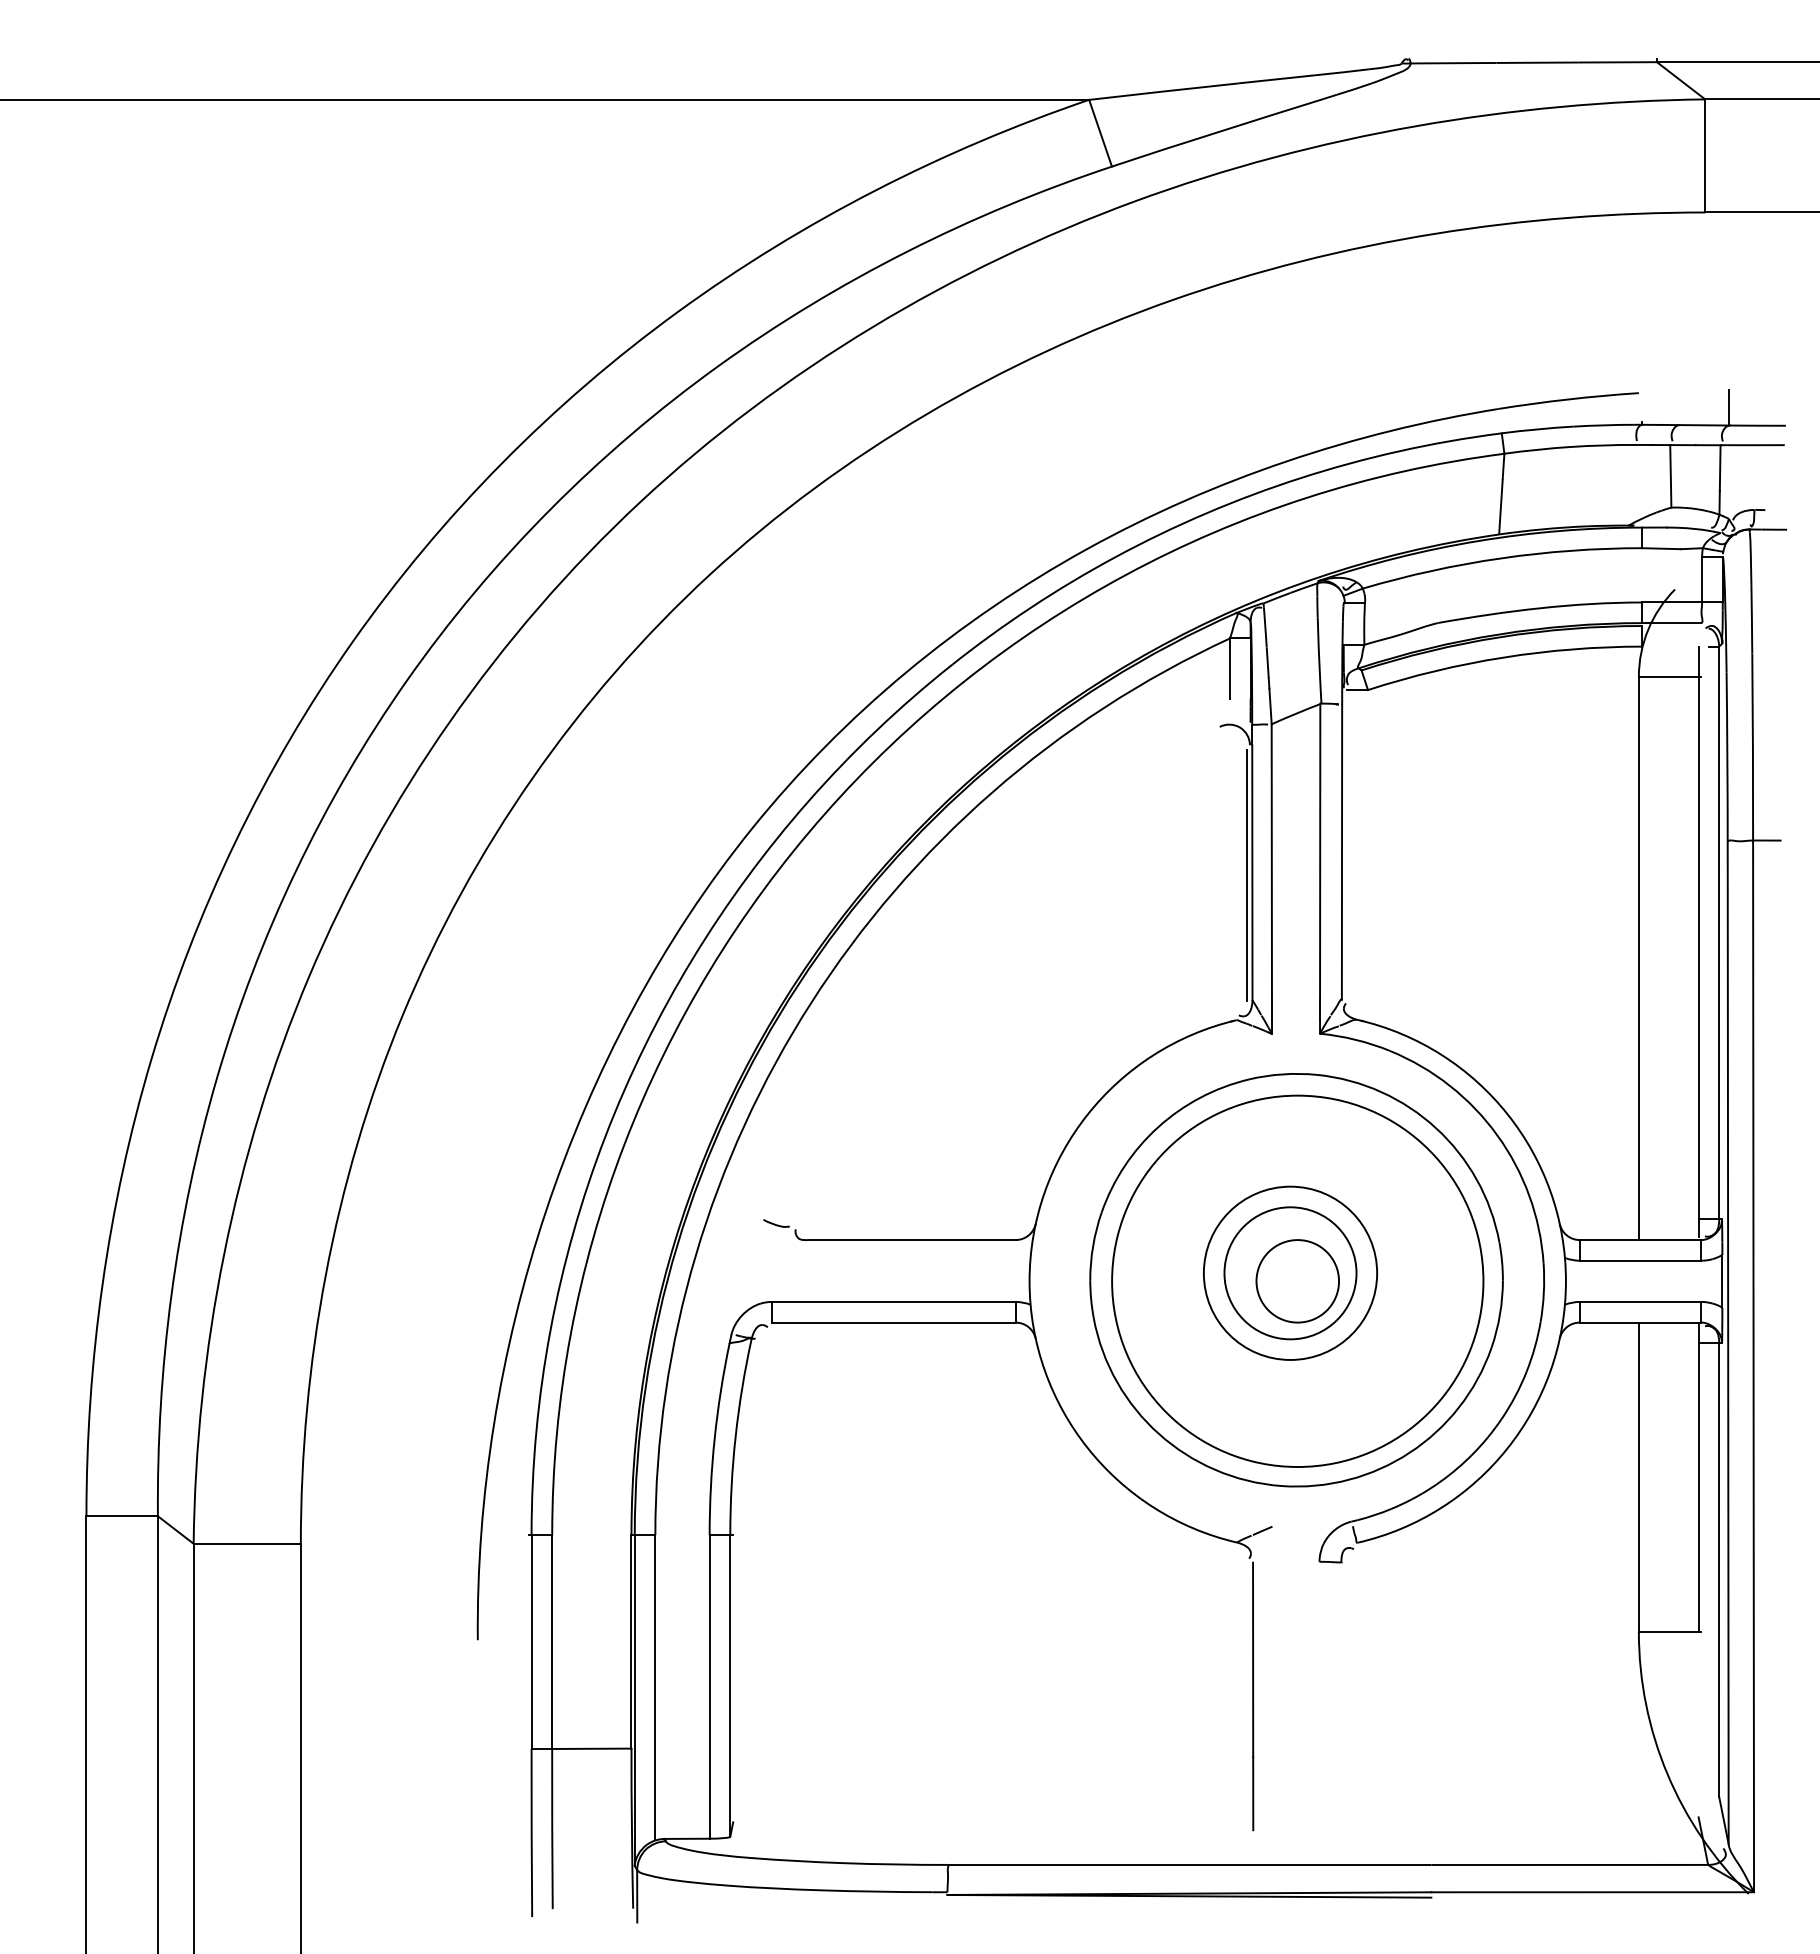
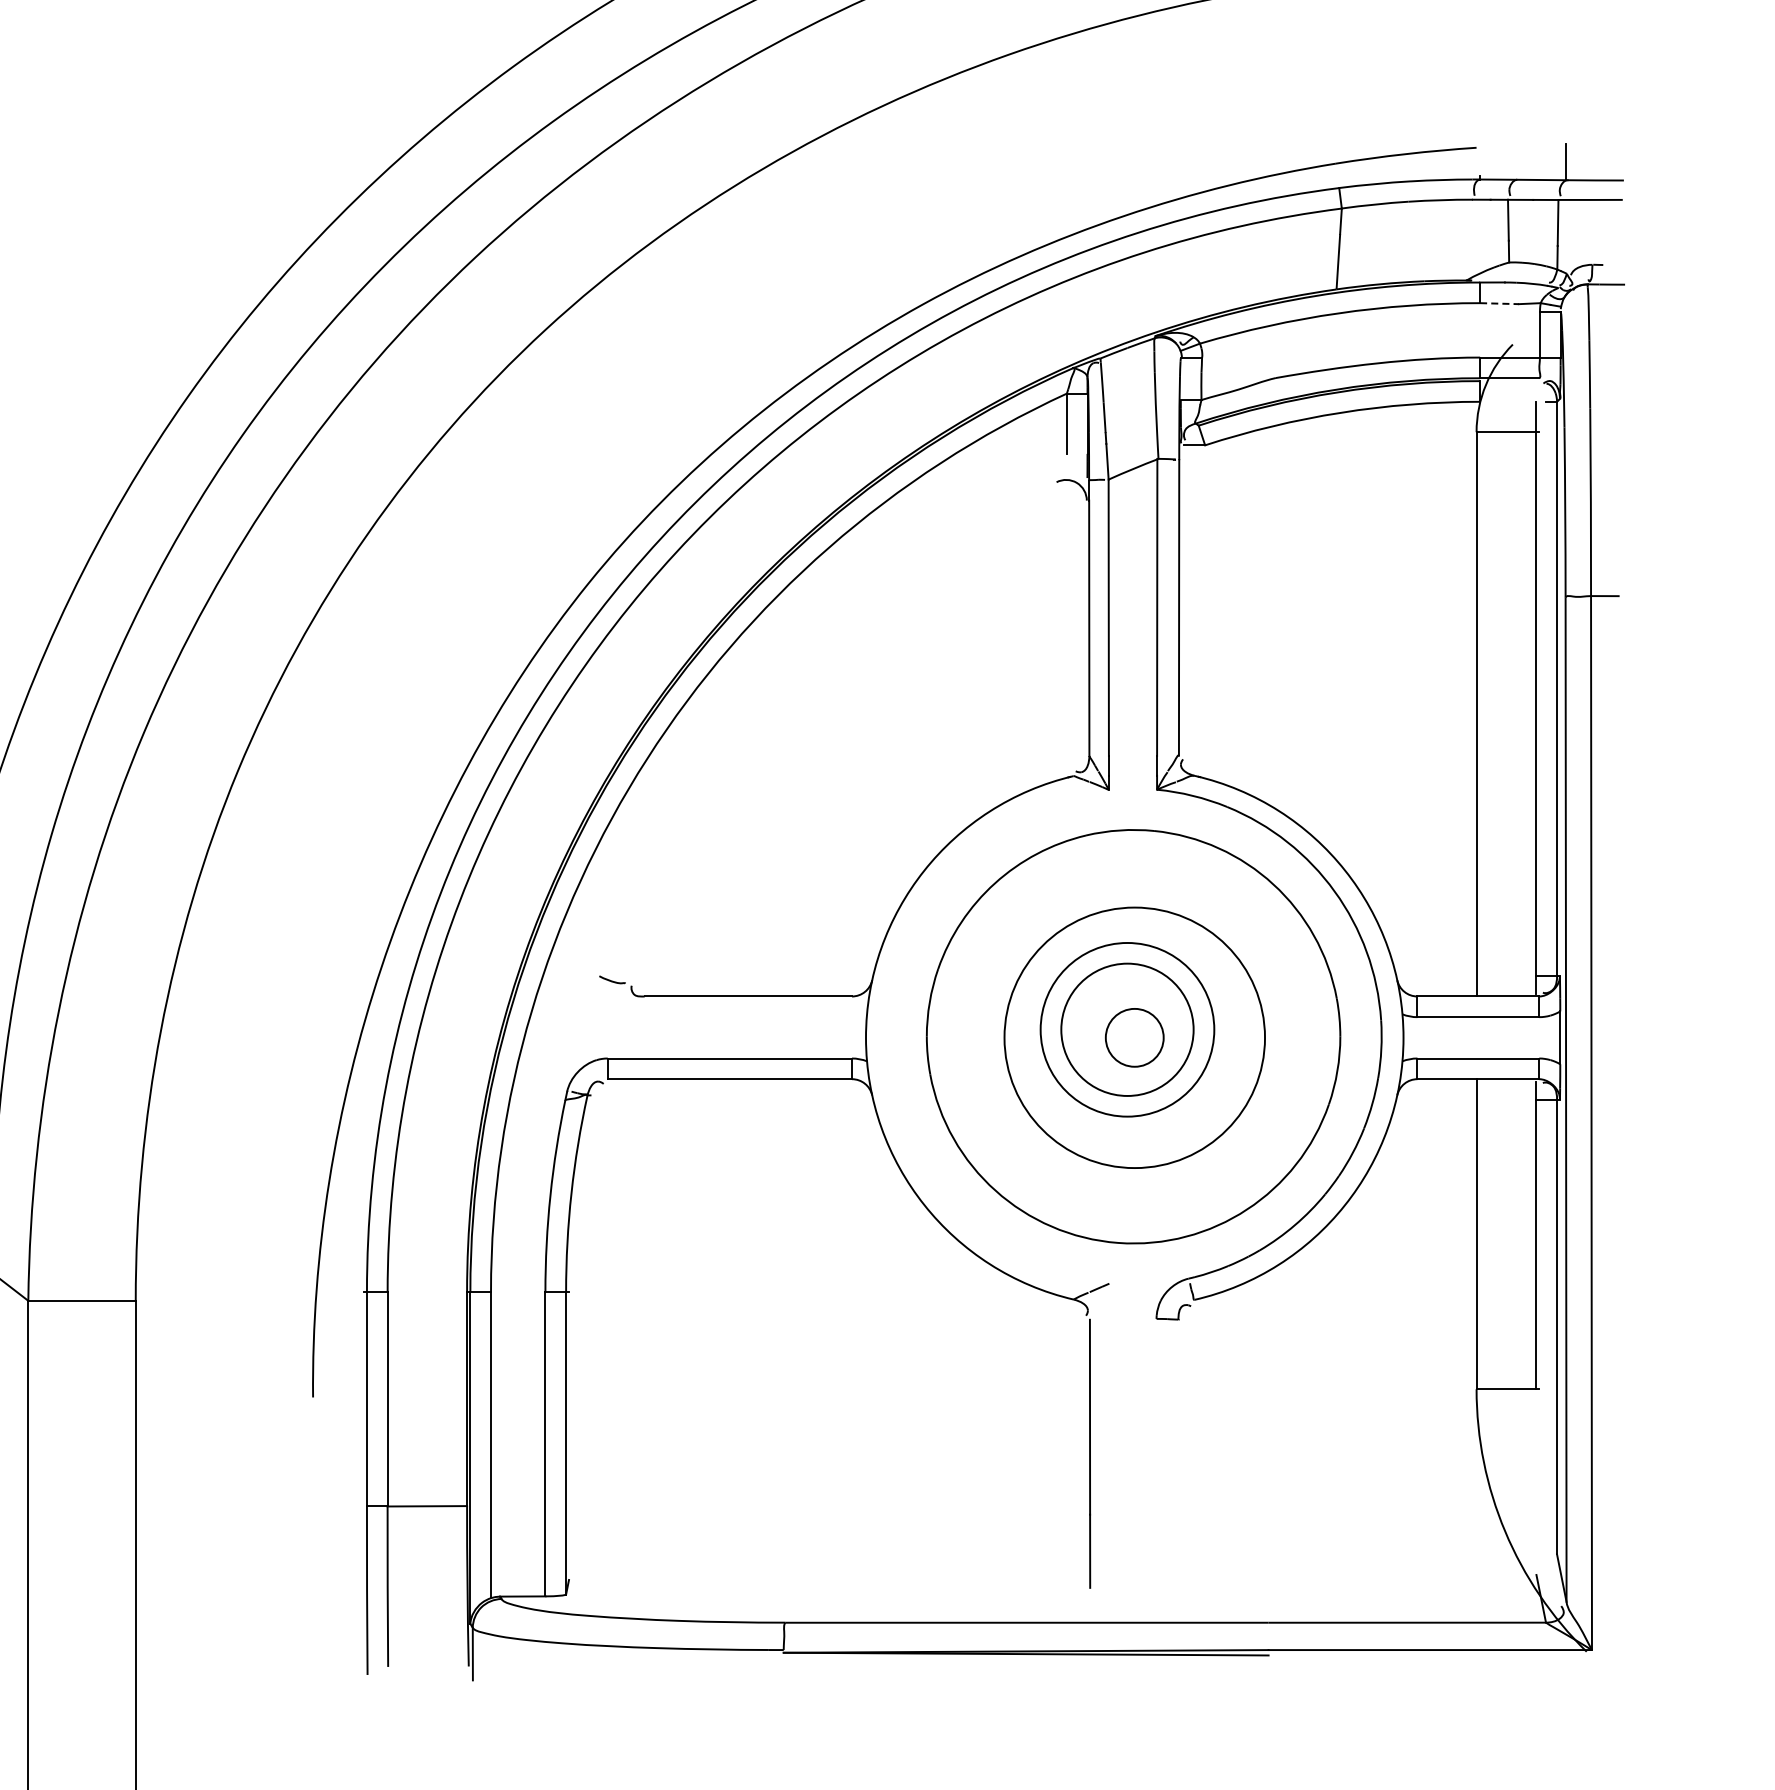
line: (1662, 548) -> (1500, 303), solid -> dashed
line: (1247, 875) -> (1084, 631), removed
circle: (1297, 1281) -> (1134, 1038), size x0.7
circle: (1297, 1281) -> (1134, 1038), size x0.7

